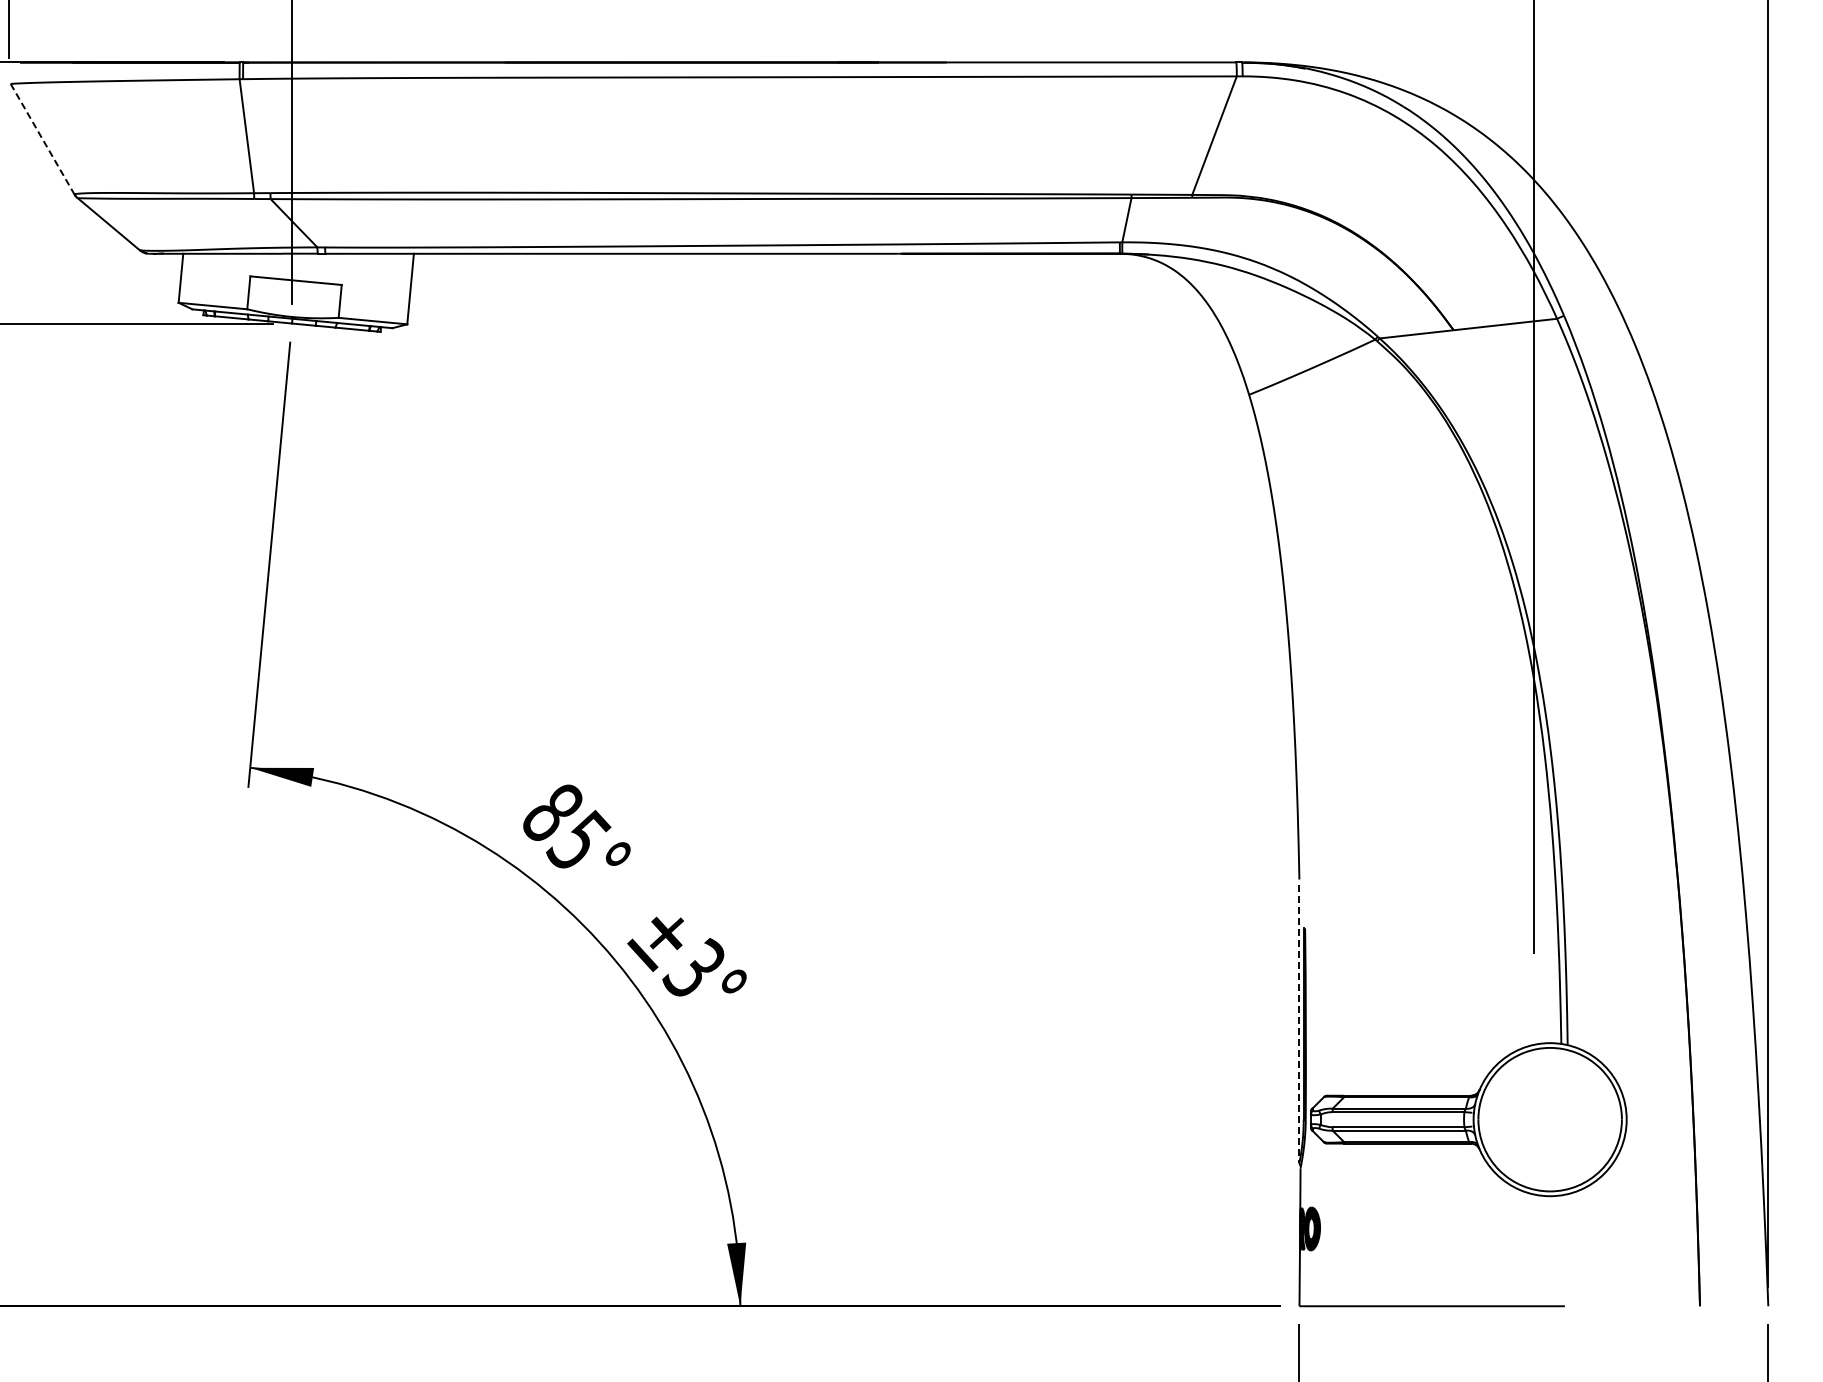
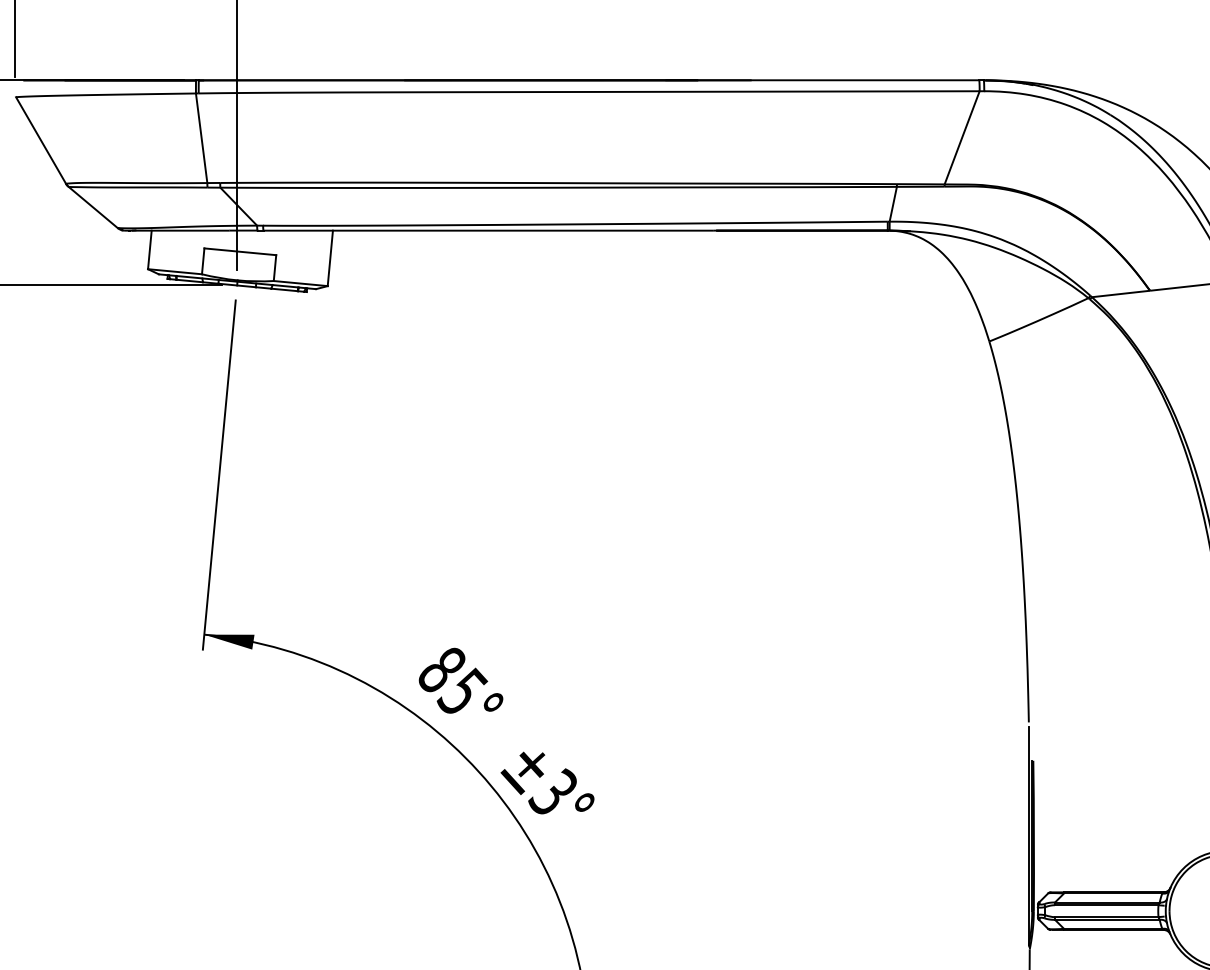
line: (42, 139) -> (41, 140), dashed -> solid
line: (1299, 1024) -> (1028, 836), dashed -> solid

